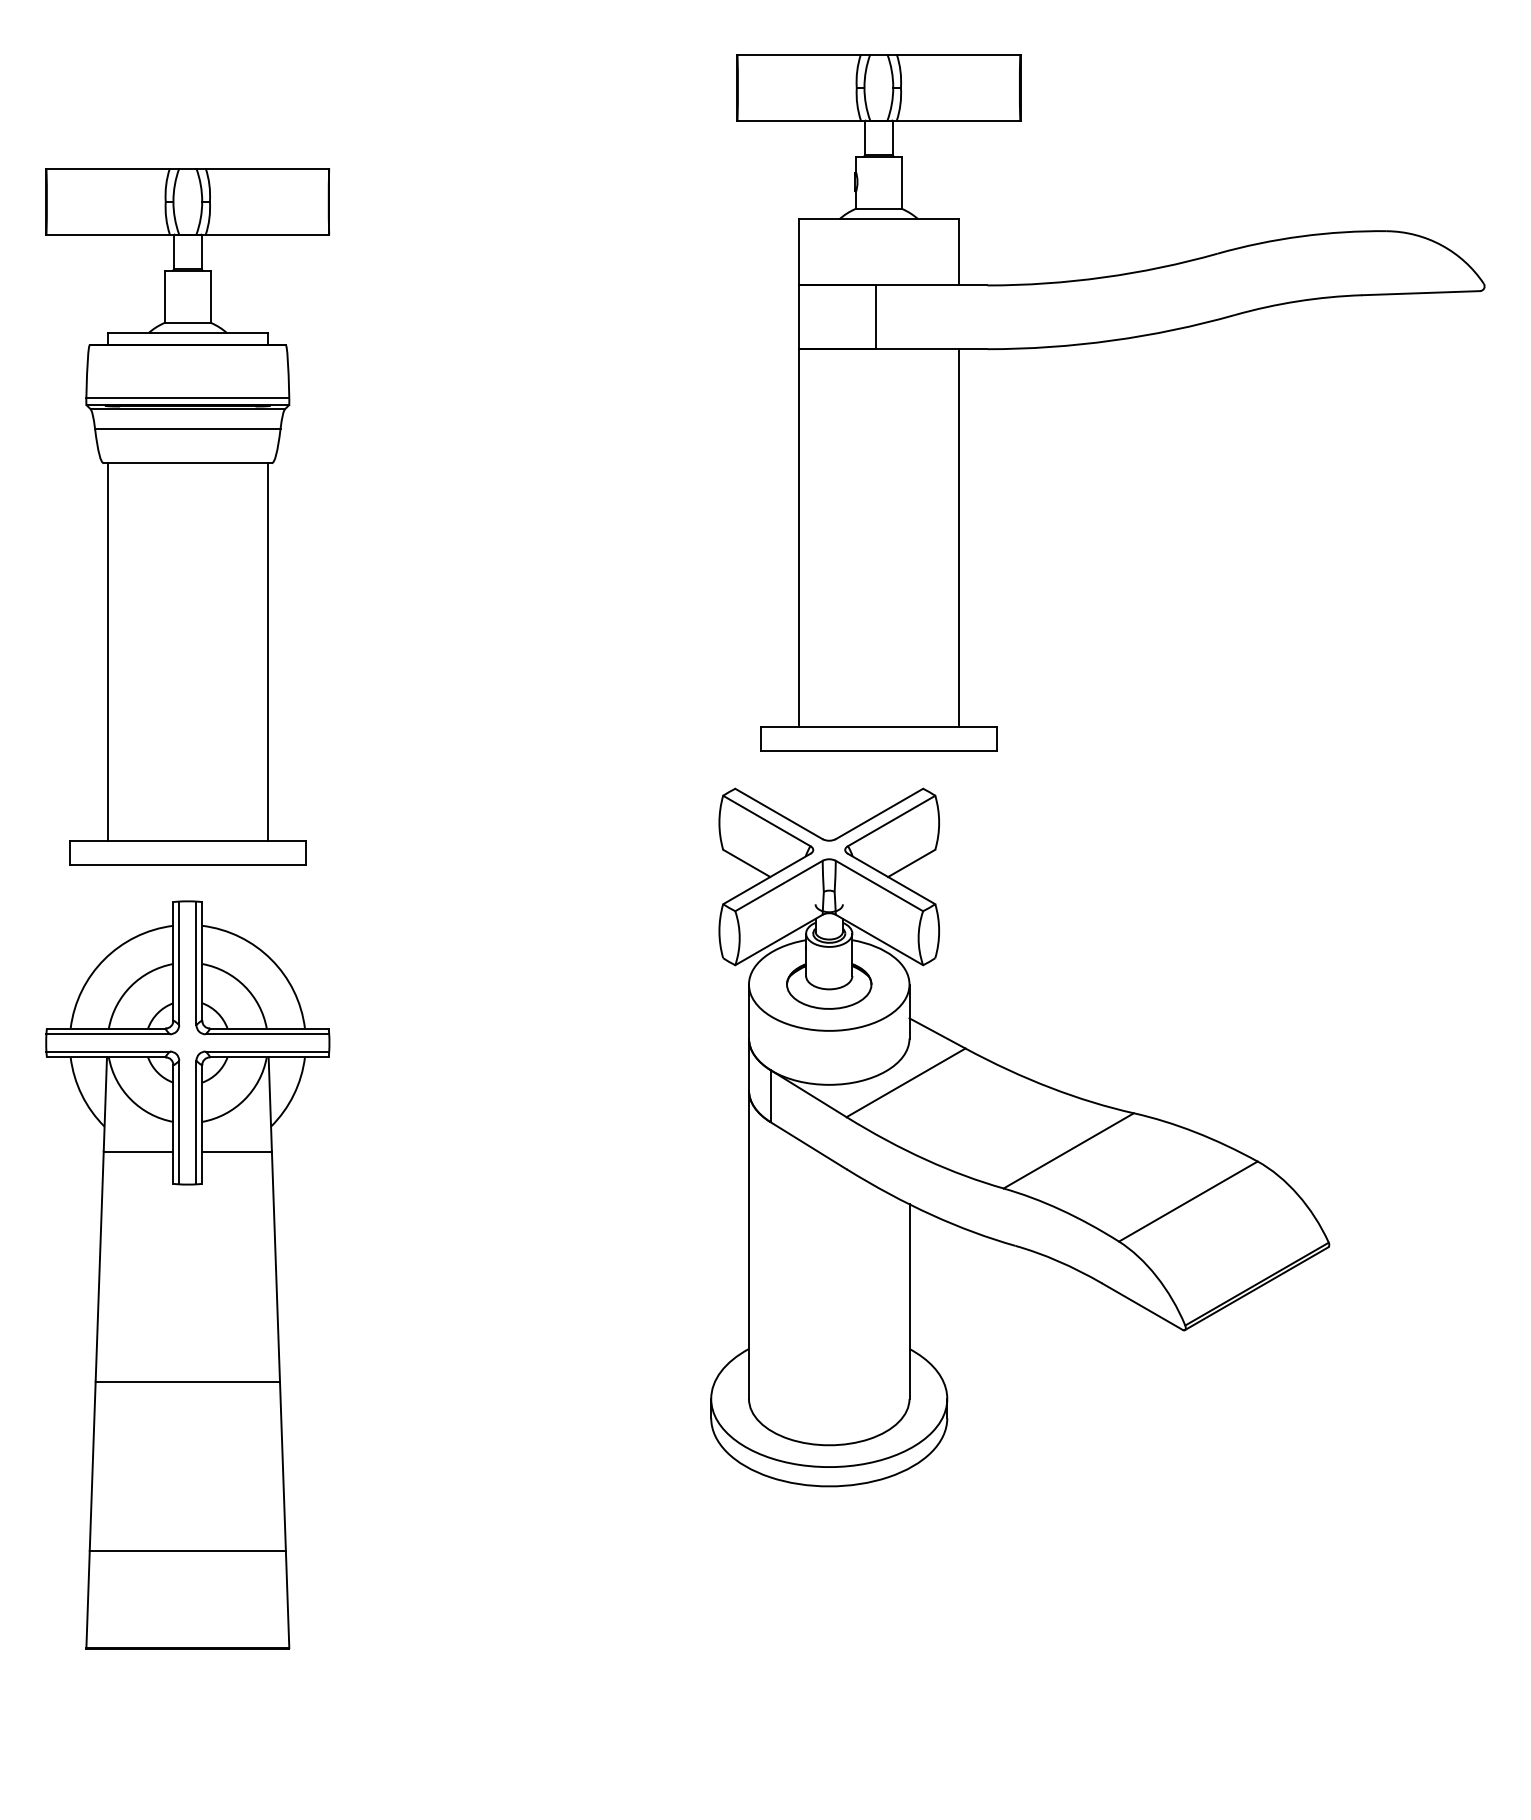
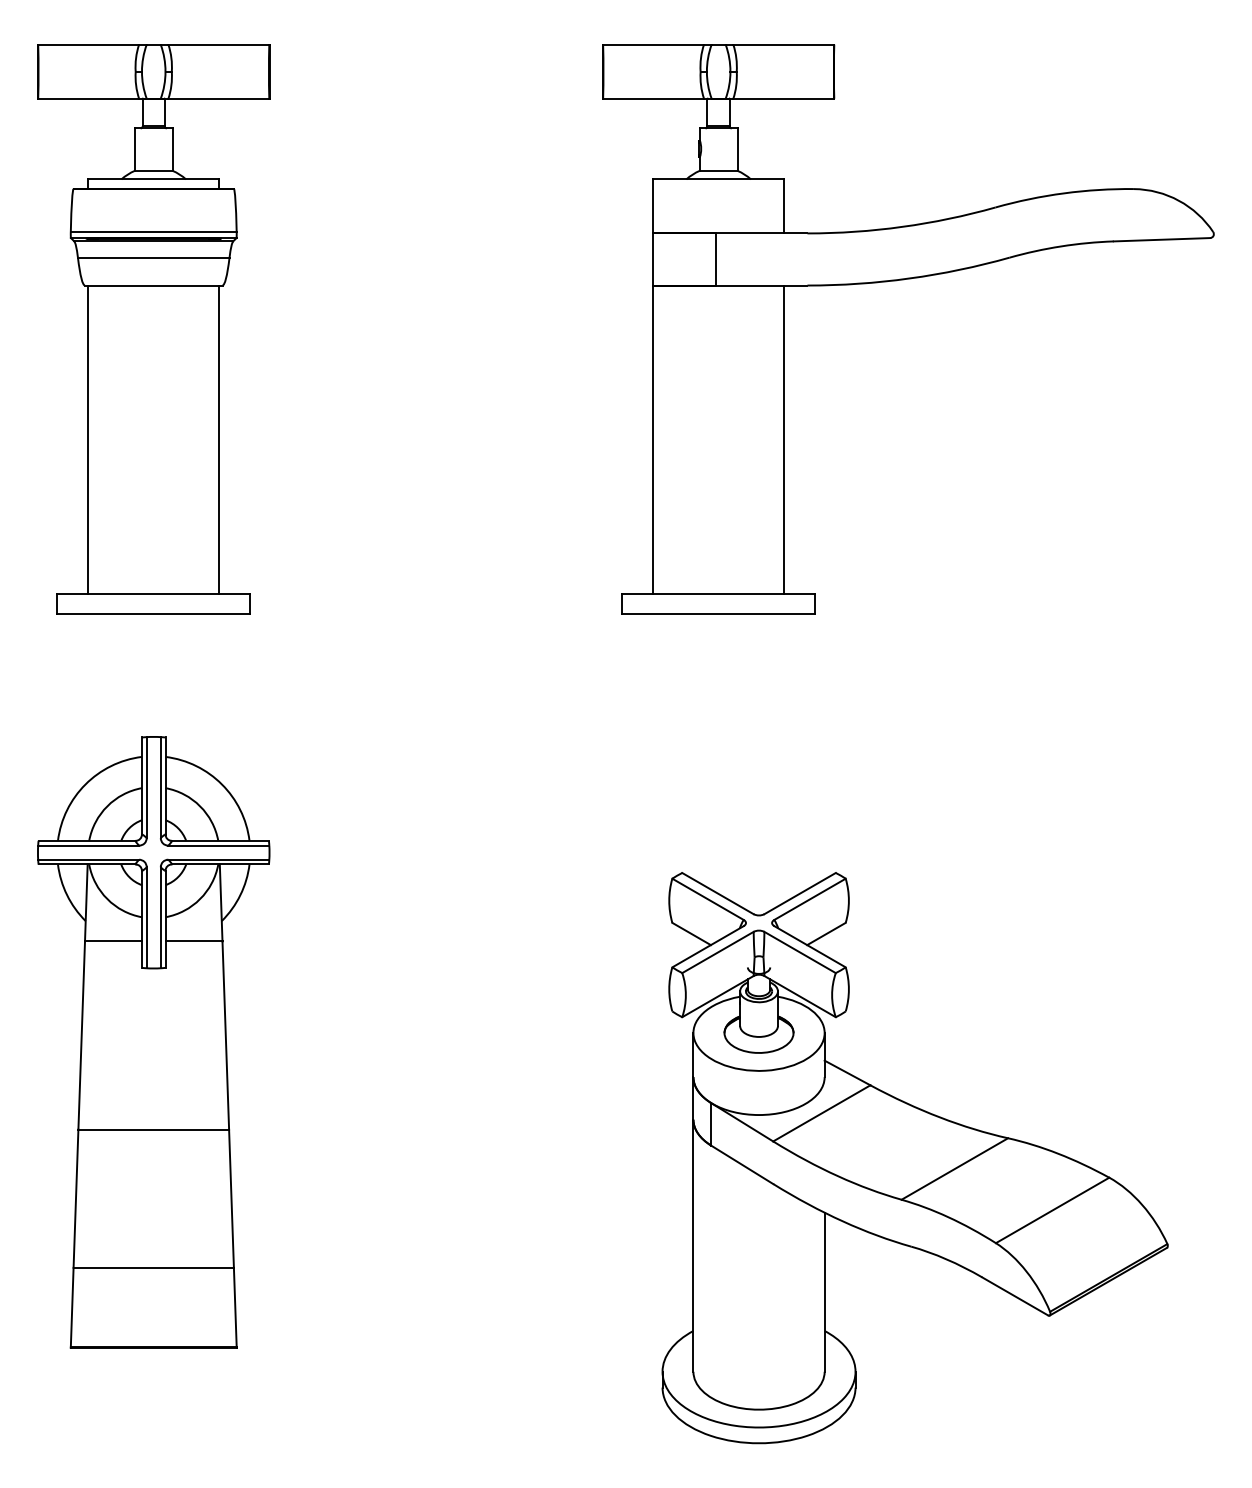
part: (187, 516) -> (153, 329), moved
part: (1020, 1137) -> (915, 1158), moved

